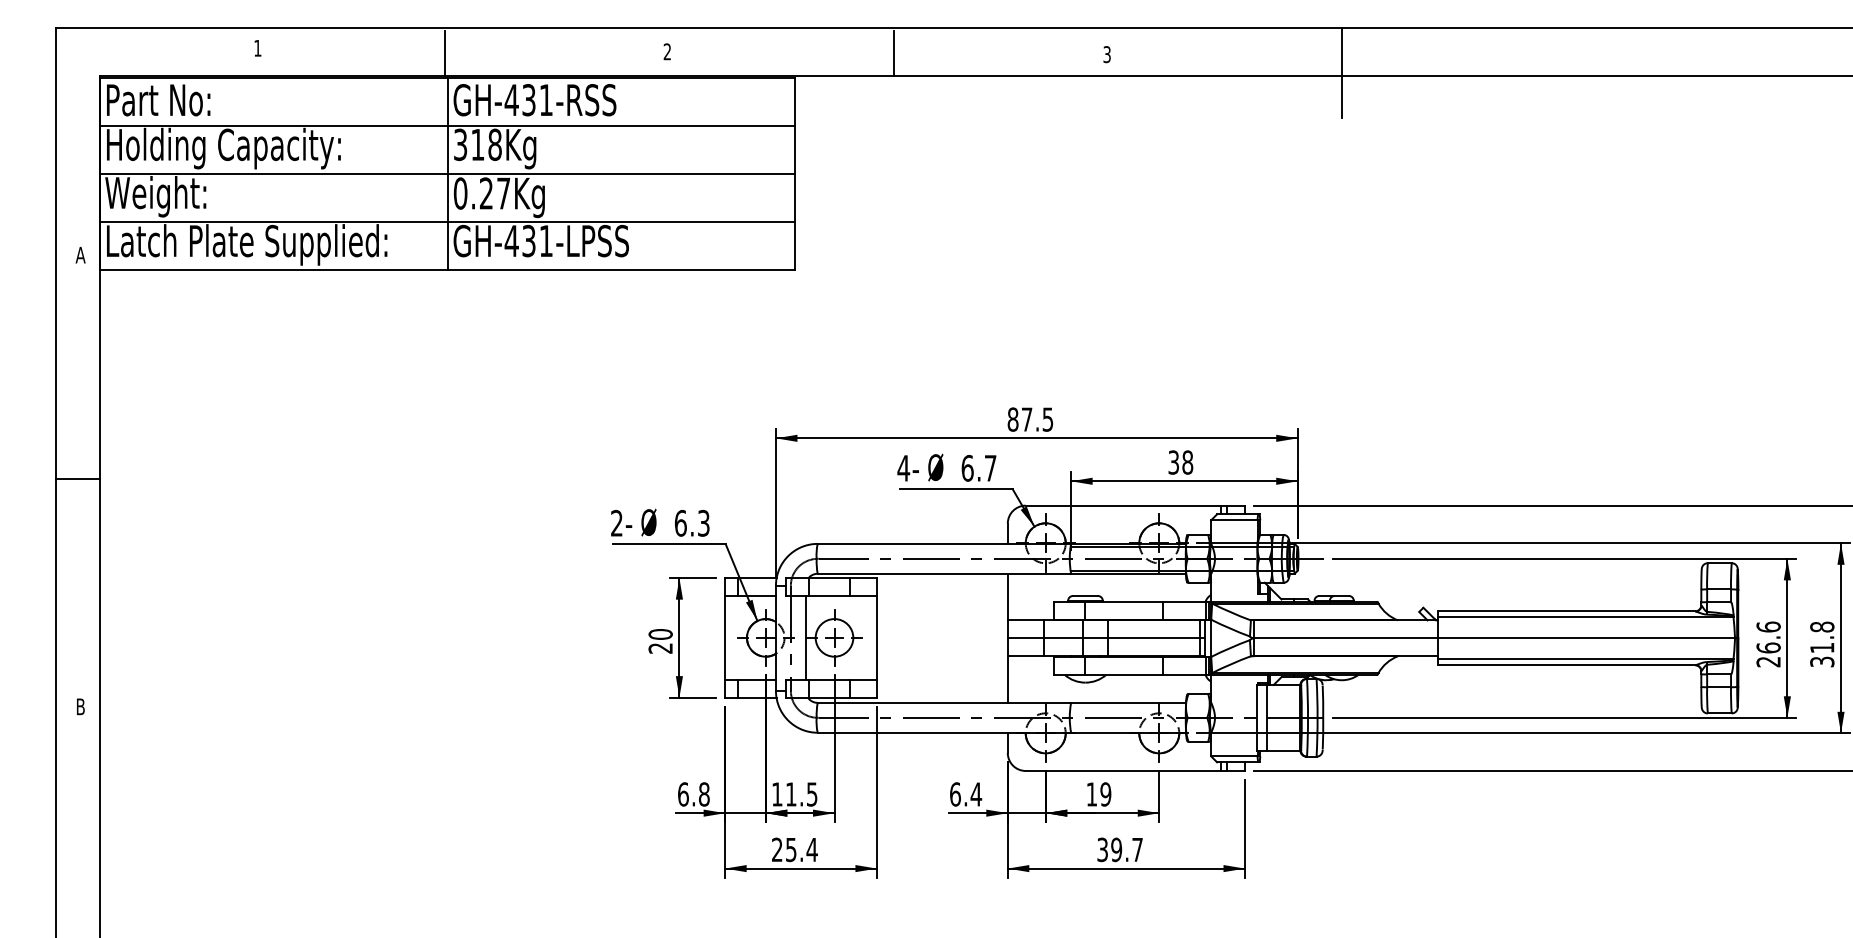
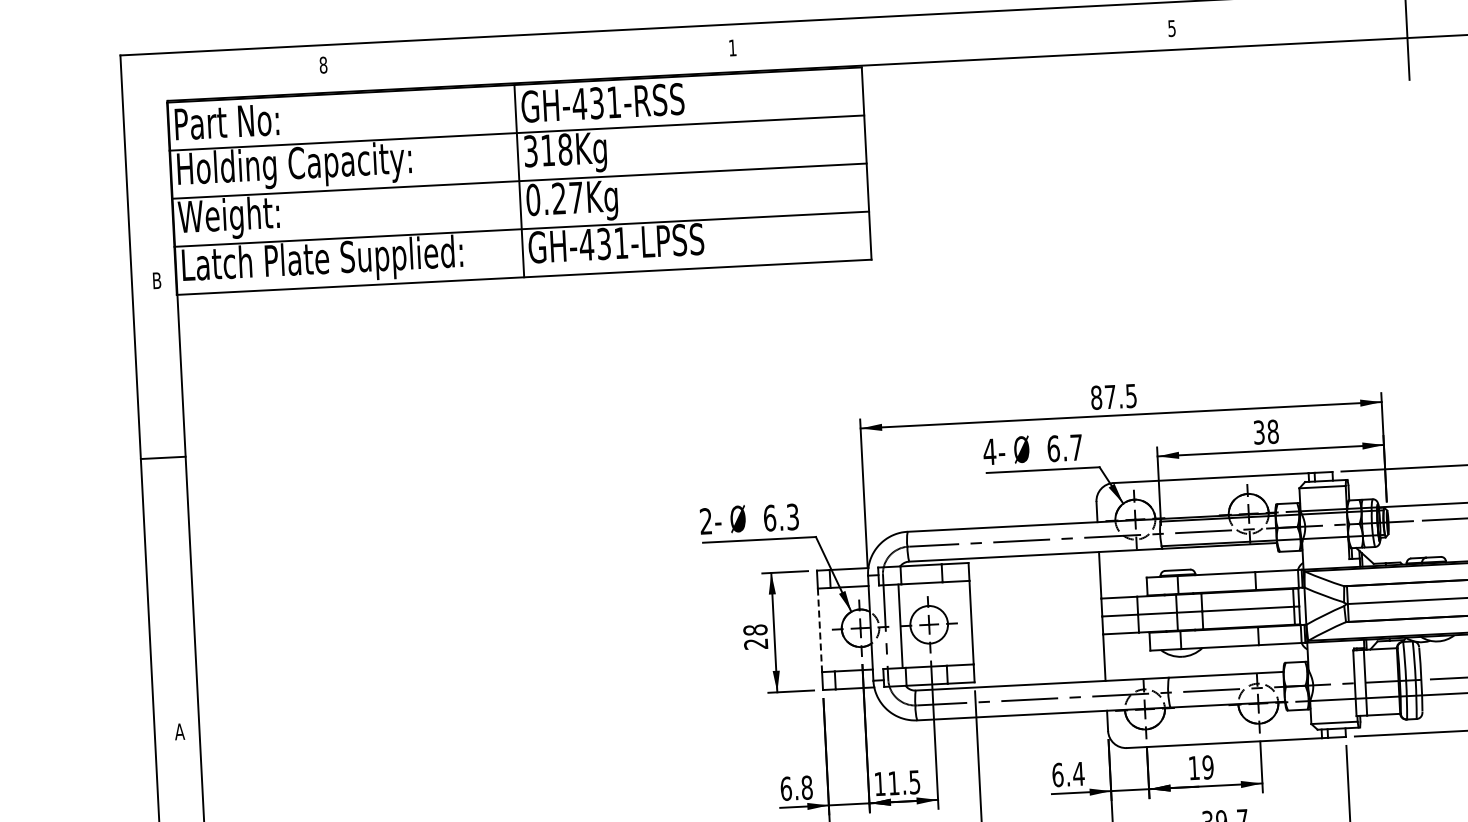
text: (257, 47) -> (323, 64), 1 -> 8
text: (666, 51) -> (731, 47), 2 -> 1
line: (445, 53) -> (511, 60), removed
line: (893, 53) -> (958, 38), removed
text: (1106, 53) -> (1171, 27), 3 -> 5
text: (80, 254) -> (156, 280), A -> B
line: (77, 479) -> (162, 457), moved
text: (660, 634) -> (755, 630), 20 -> 28
line: (725, 637) -> (820, 629), solid -> dashed
text: (80, 706) -> (179, 731), B -> A

